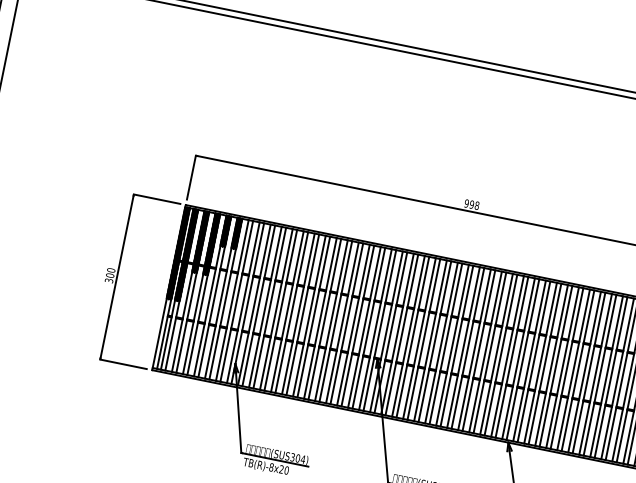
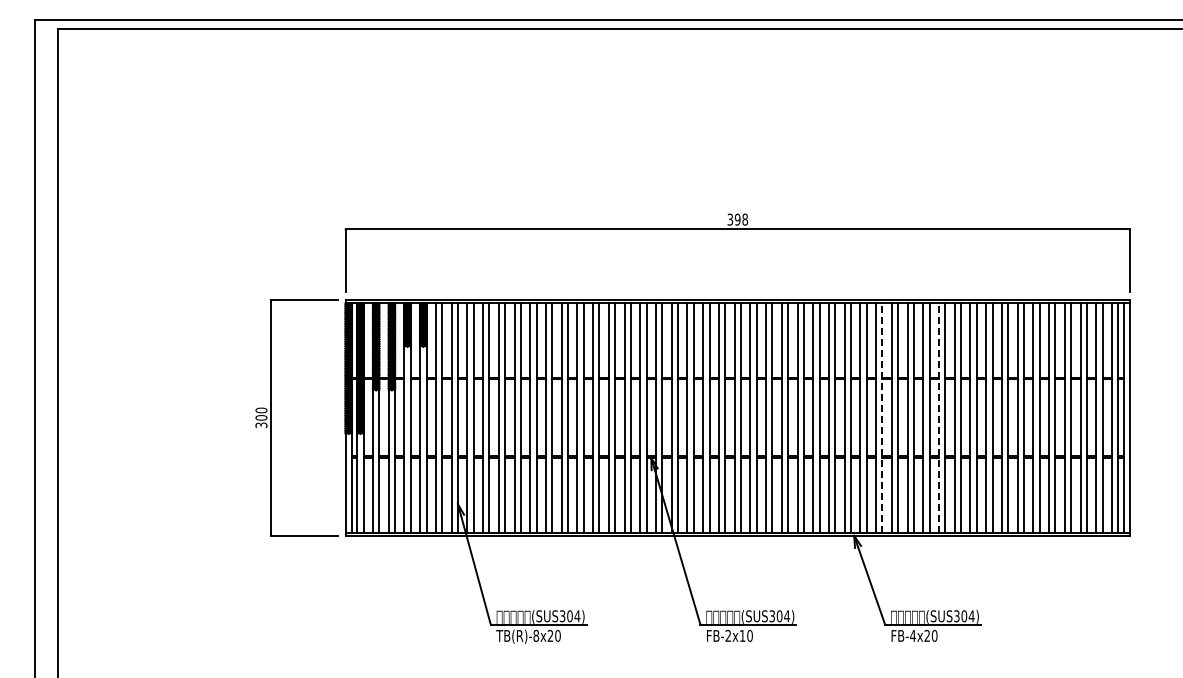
text: (466, 203) -> (730, 219), 998 -> 398
line: (545, 363) -> (882, 417), solid -> dashed
line: (584, 371) -> (939, 417), solid -> dashed

